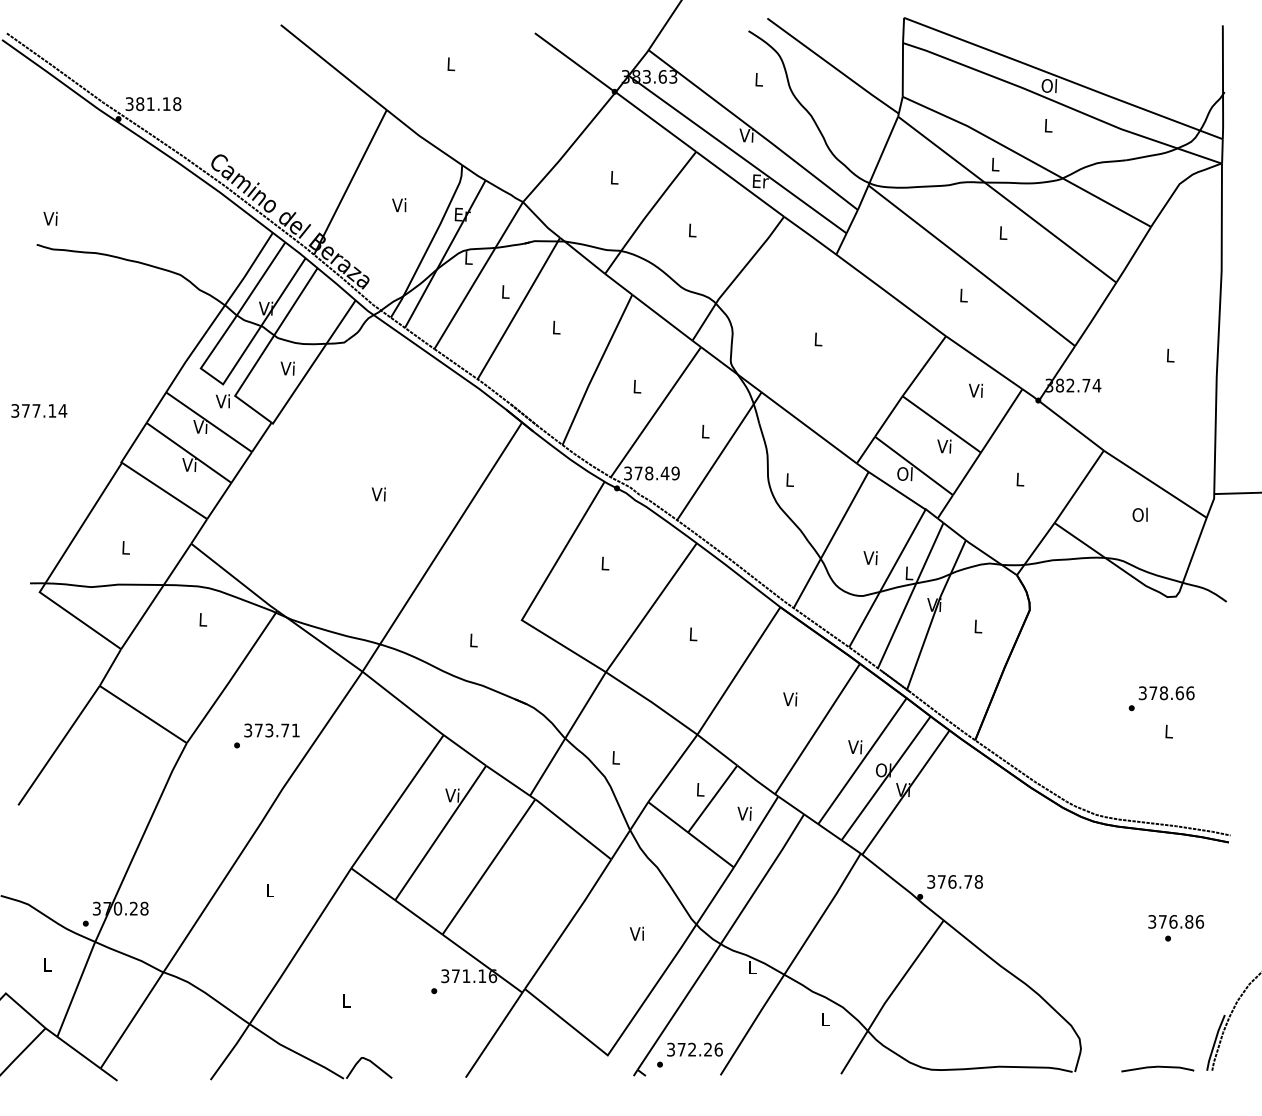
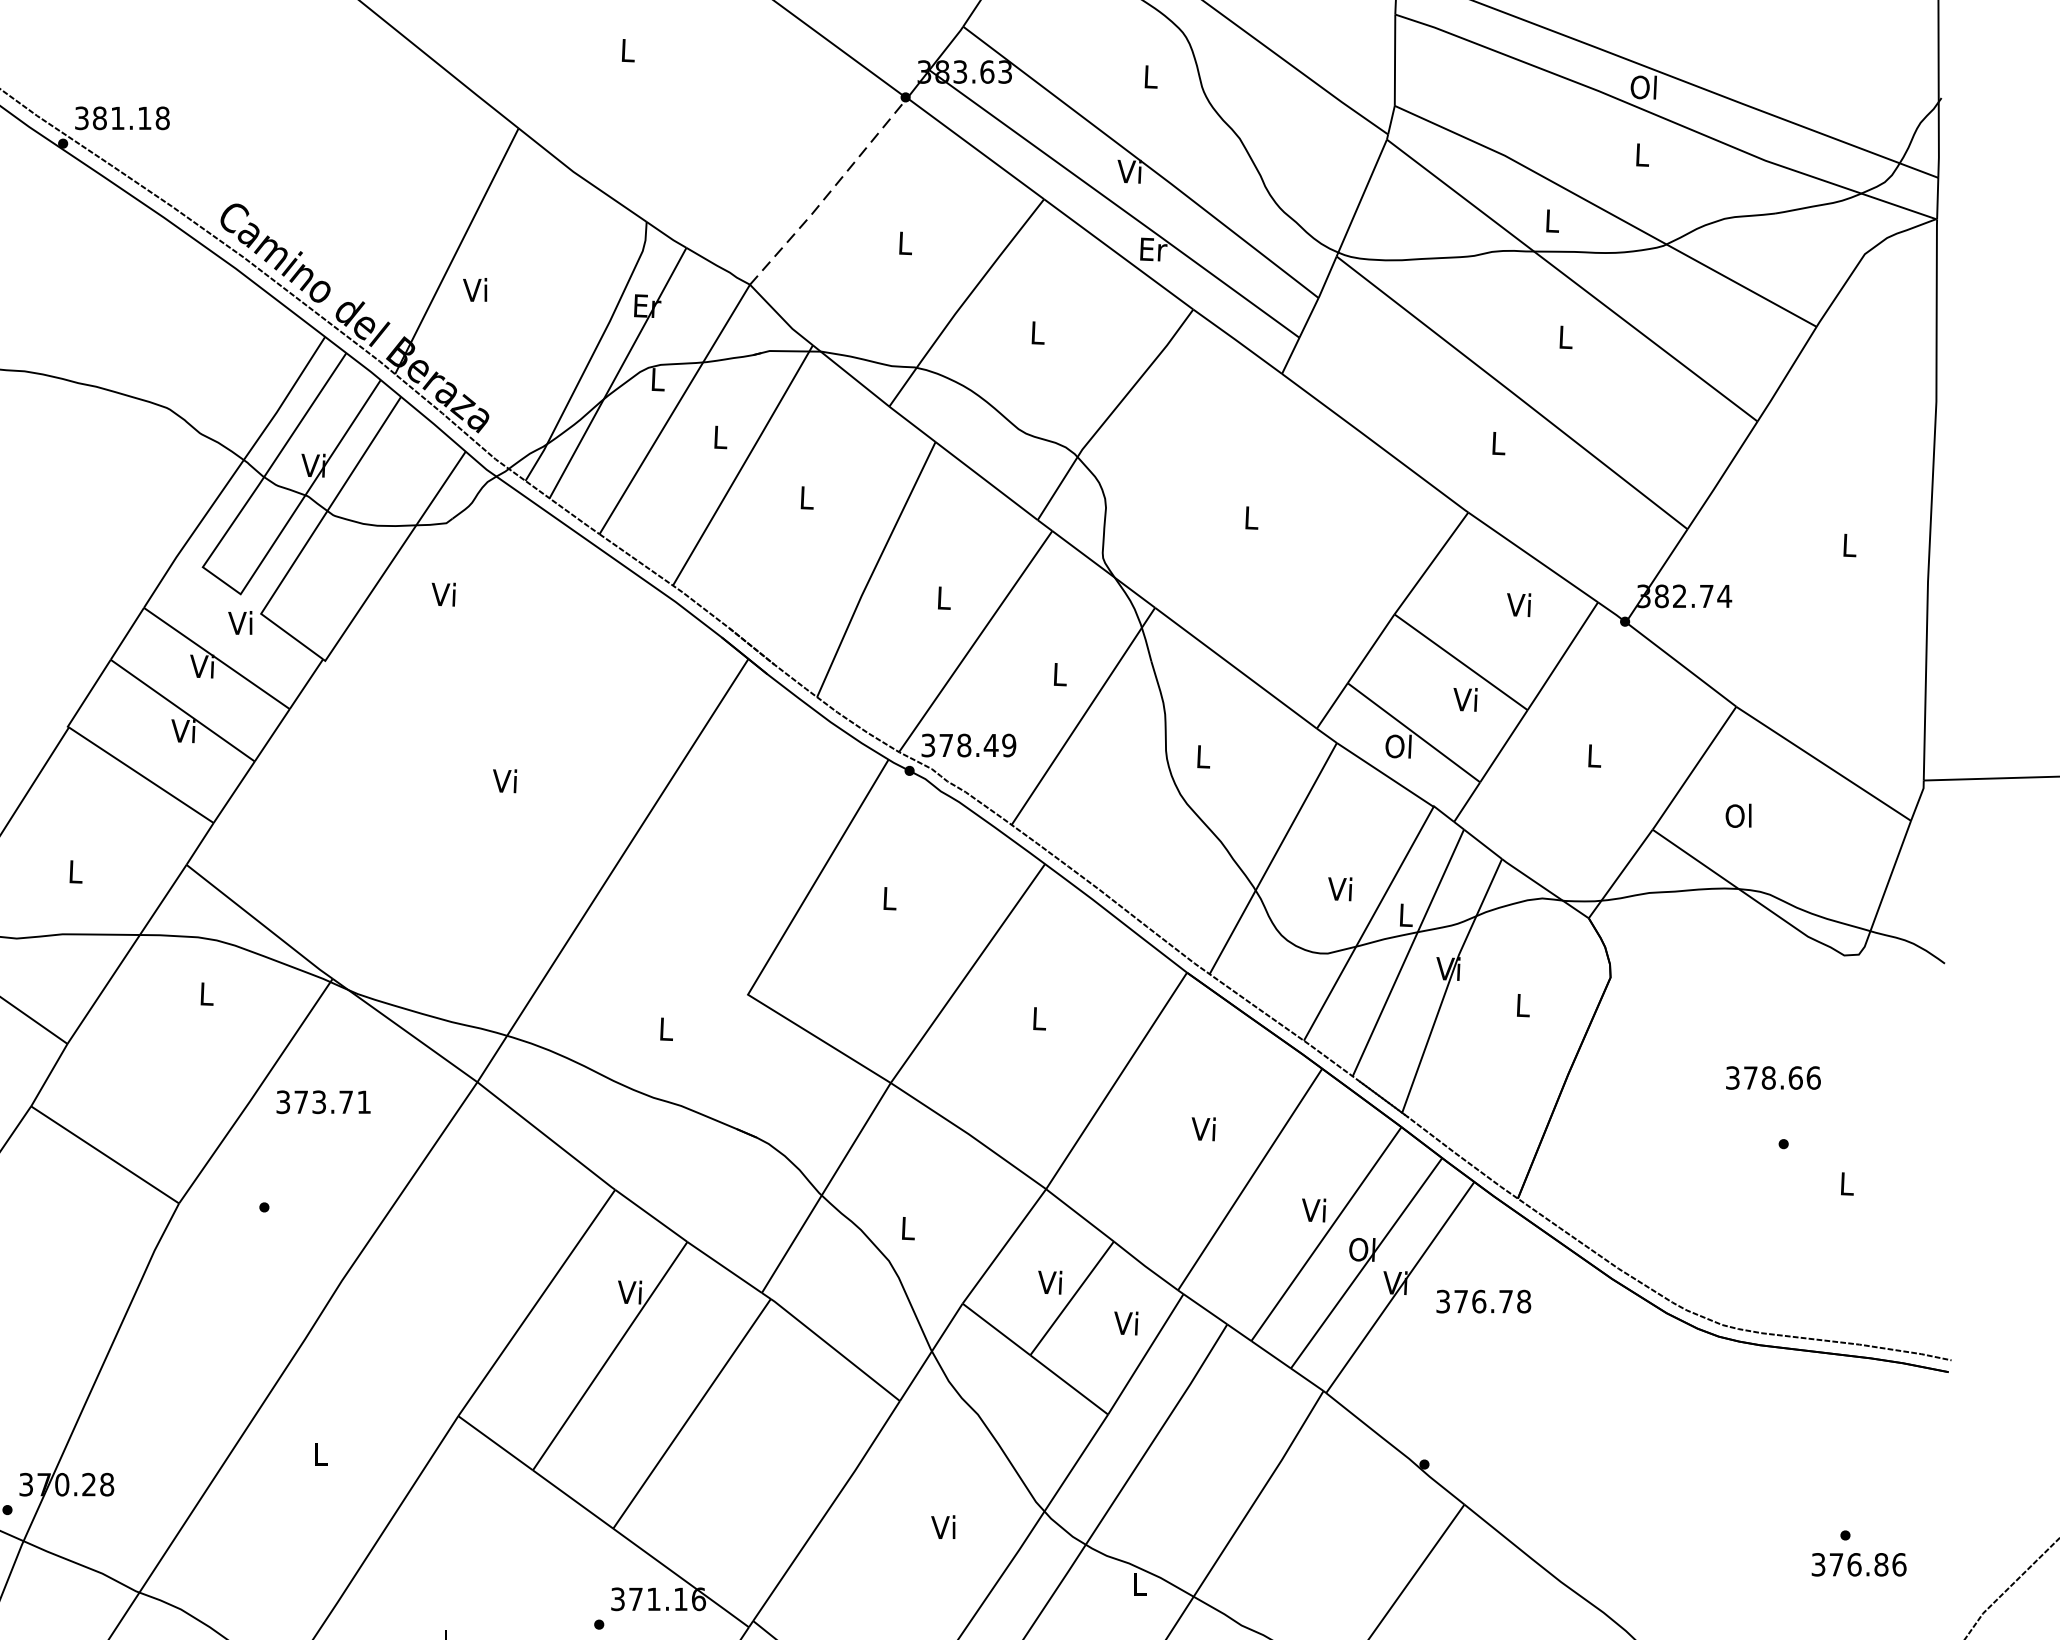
line: (569, 147) -> (828, 191), solid -> dashed
text: (399, 205) -> (475, 290), moved
text: (287, 368) -> (443, 594), moved
text: (1139, 514) -> (1737, 815), moved
text: (1166, 693) -> (1773, 1078), moved
text: (271, 730) -> (322, 1102), moved
text: (699, 789) -> (1049, 1282), L -> Vi
text: (954, 881) -> (1482, 1300), moved
text: (1176, 921) -> (1859, 1564), moved

